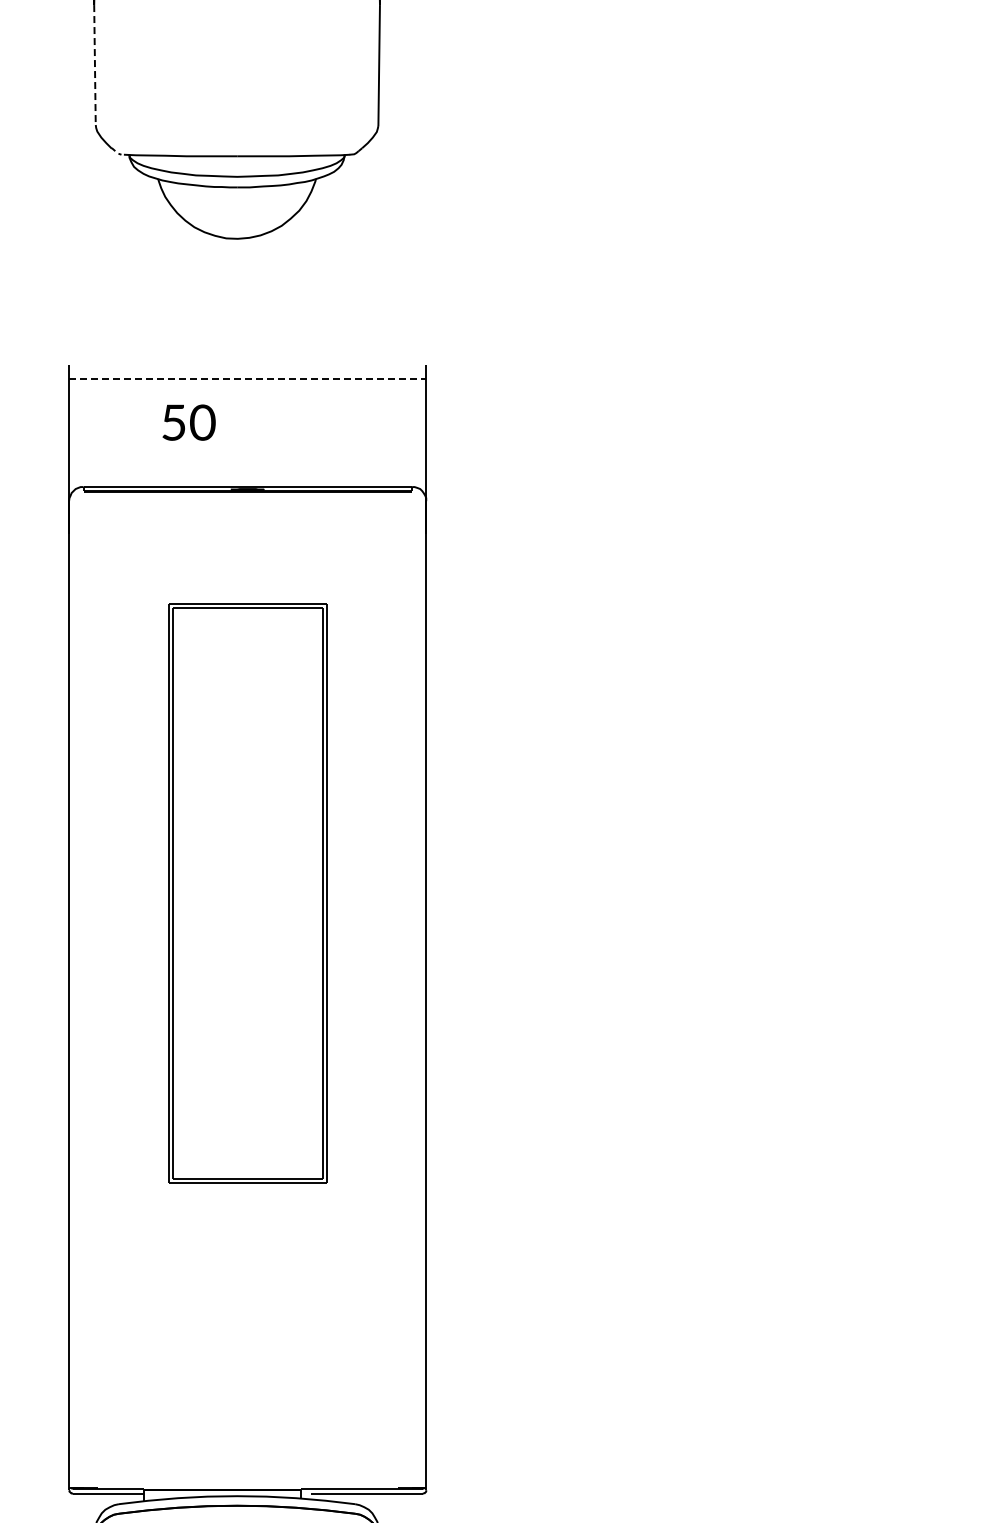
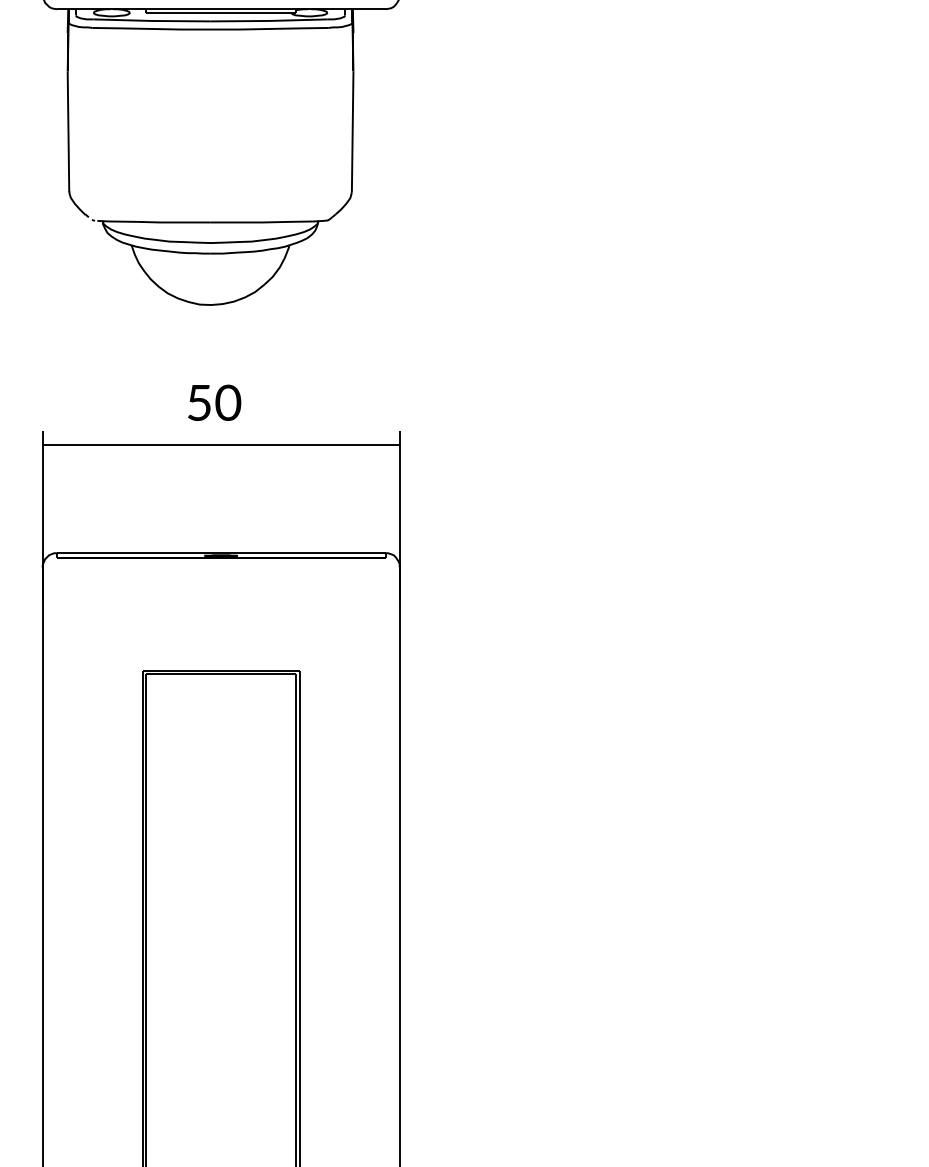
line: (94, 66) -> (67, 132), dashed -> solid
line: (247, 378) -> (220, 444), dashed -> solid
text: (188, 422) -> (213, 402), moved

